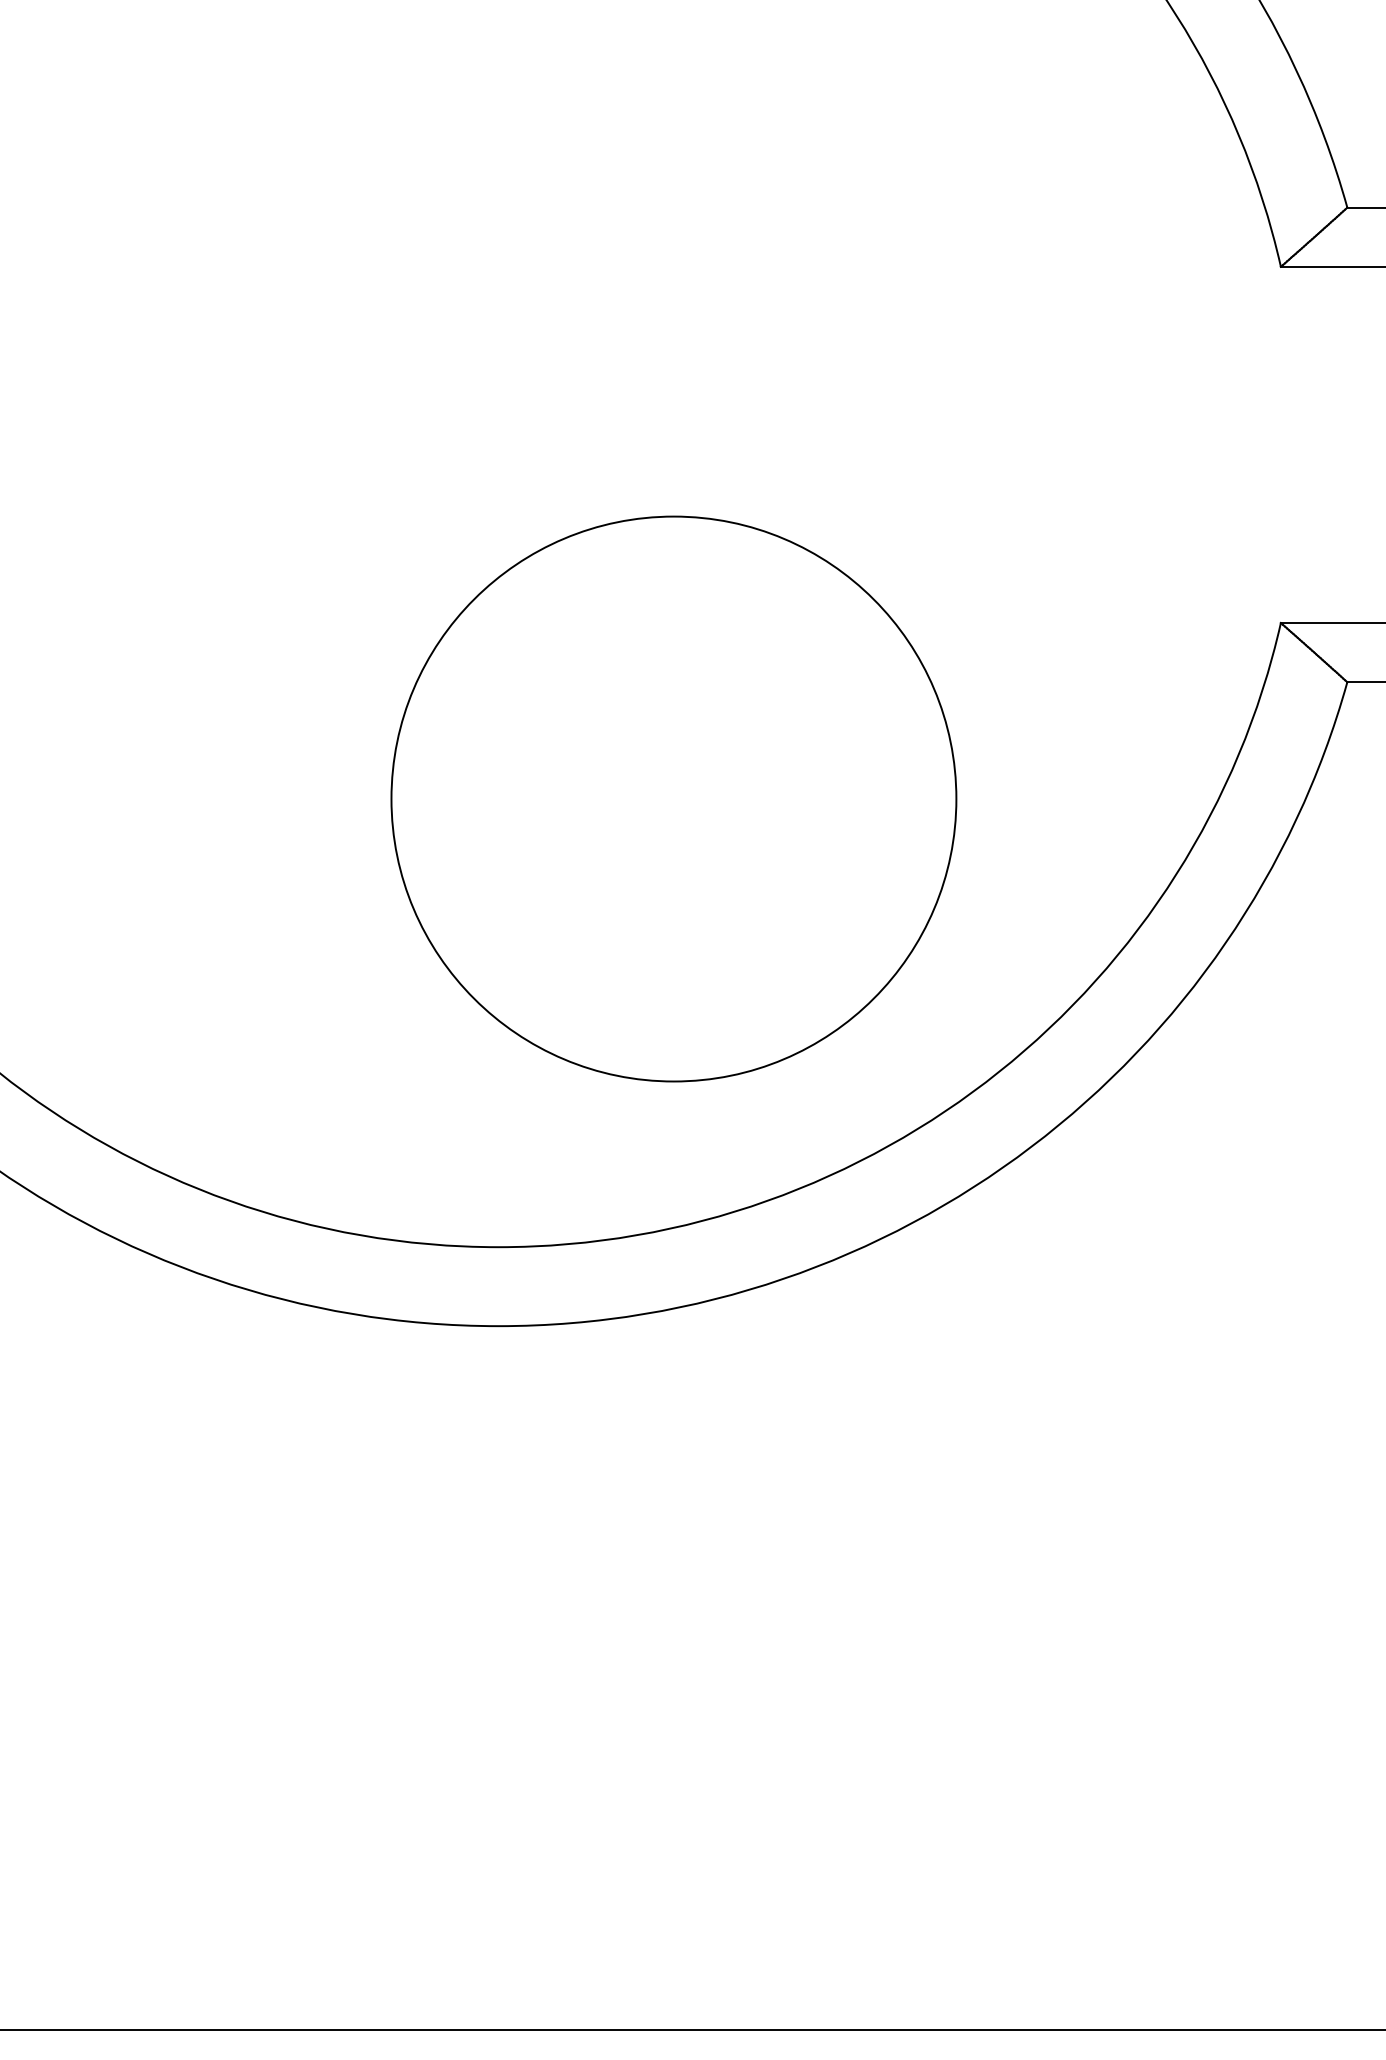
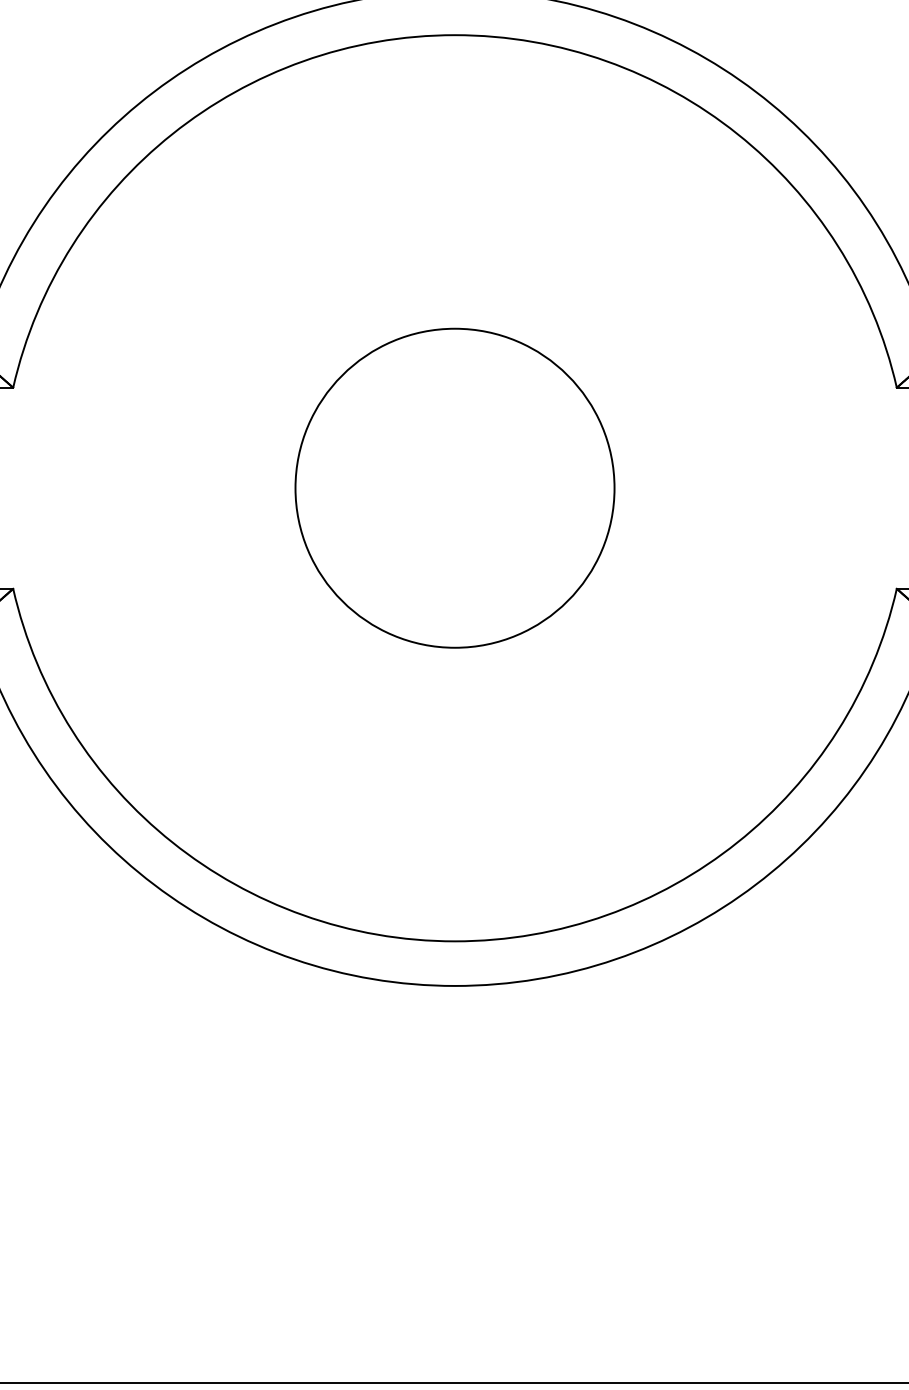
circle: (673, 797) -> (454, 487), moved

